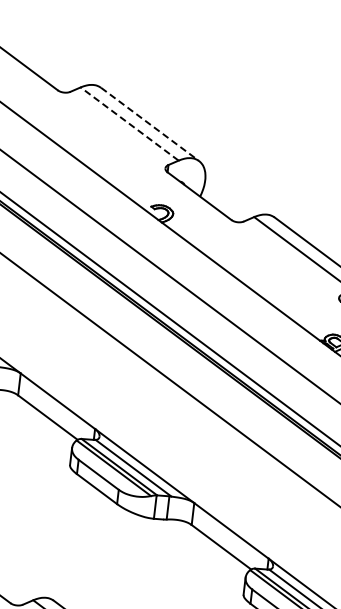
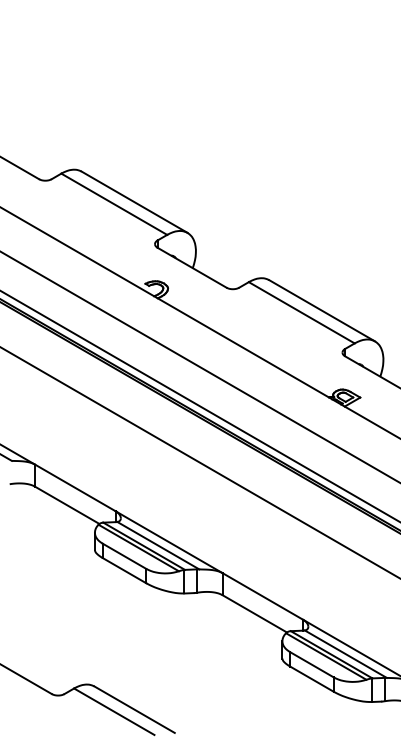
line: (128, 124) -> (113, 204), dashed -> solid
line: (150, 124) -> (135, 202), dashed -> solid

